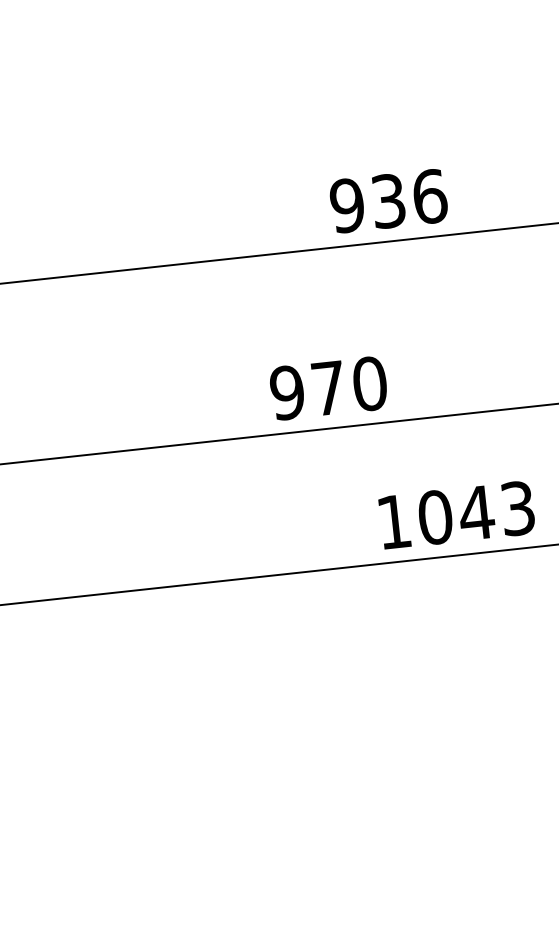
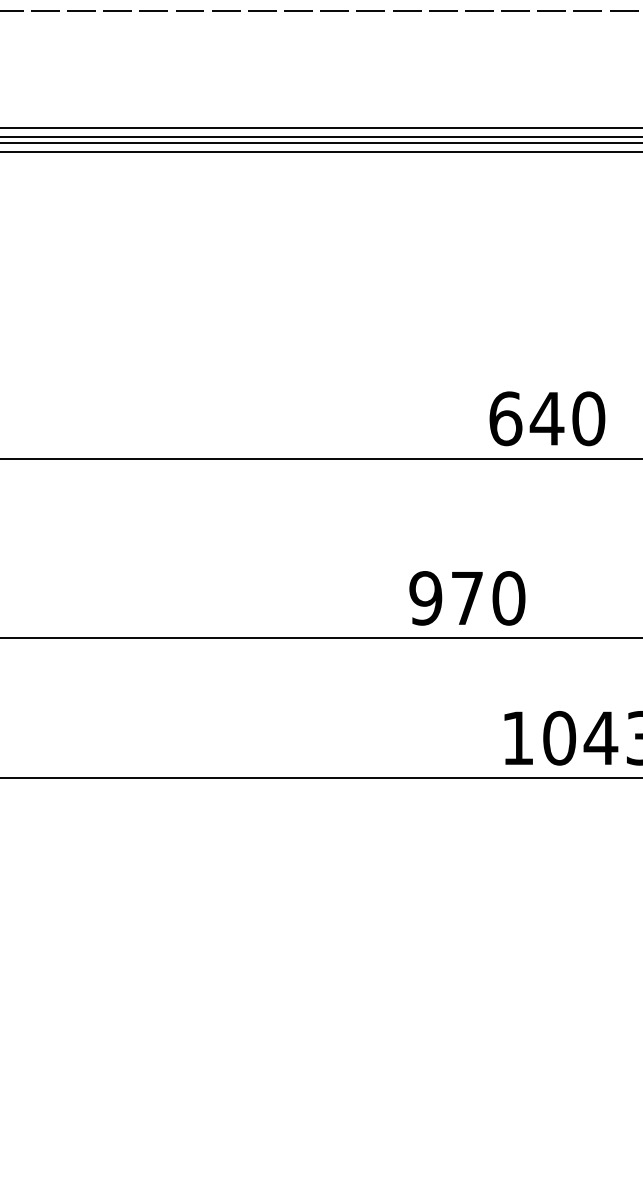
text: (388, 200) -> (547, 418), 936 -> 640

